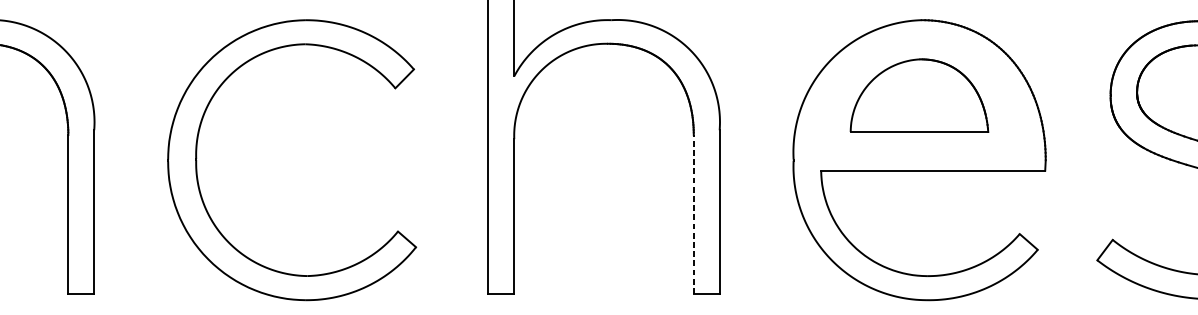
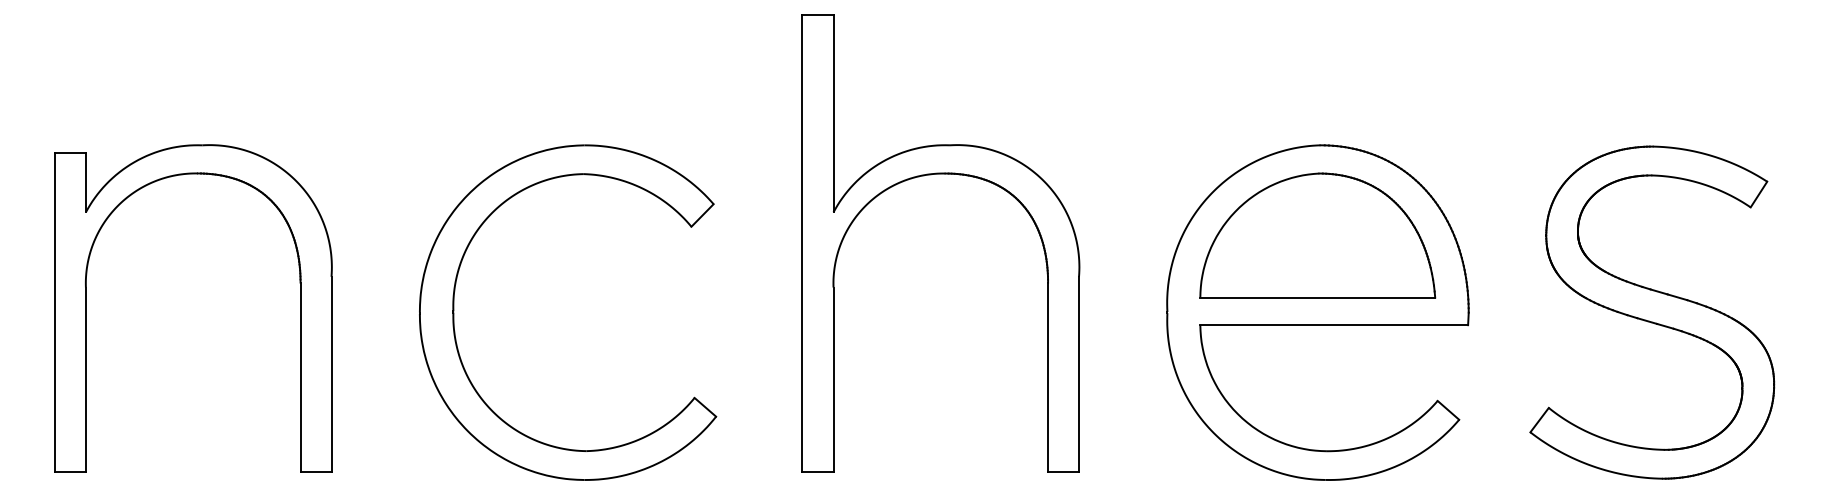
part: (919, 95) -> (1317, 235), size x1.43
line: (694, 214) -> (1048, 377), dashed -> solid

